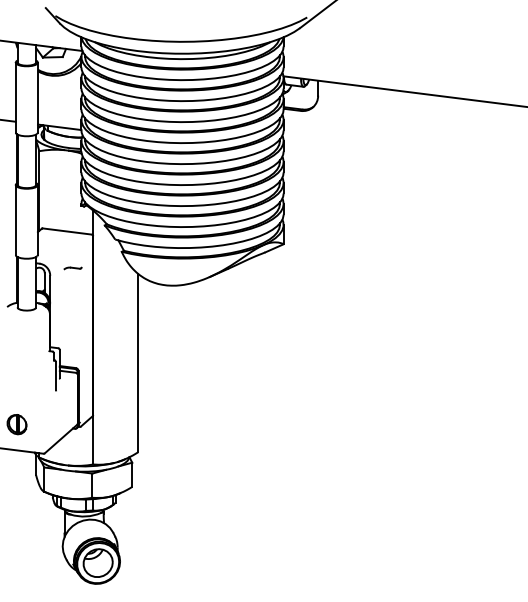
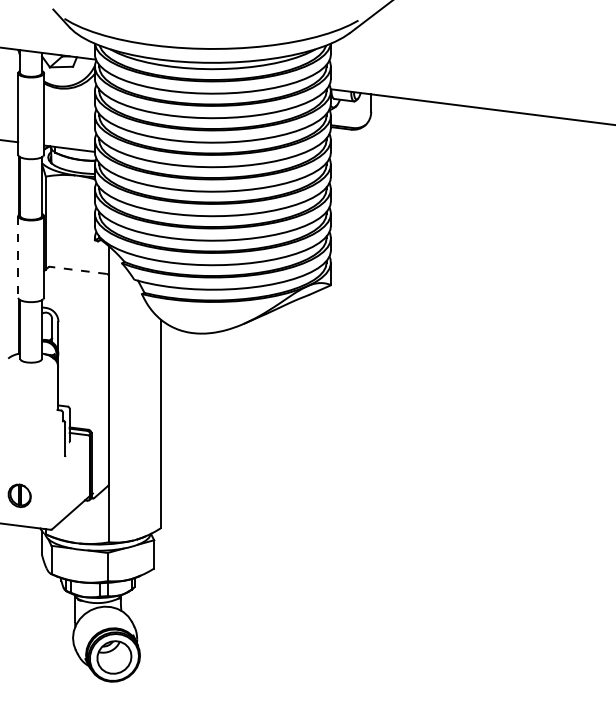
line: (15, 220) -> (17, 257), solid -> dashed
line: (66, 231) -> (77, 270), solid -> dashed
part: (72, 268) -> (84, 313), removed

